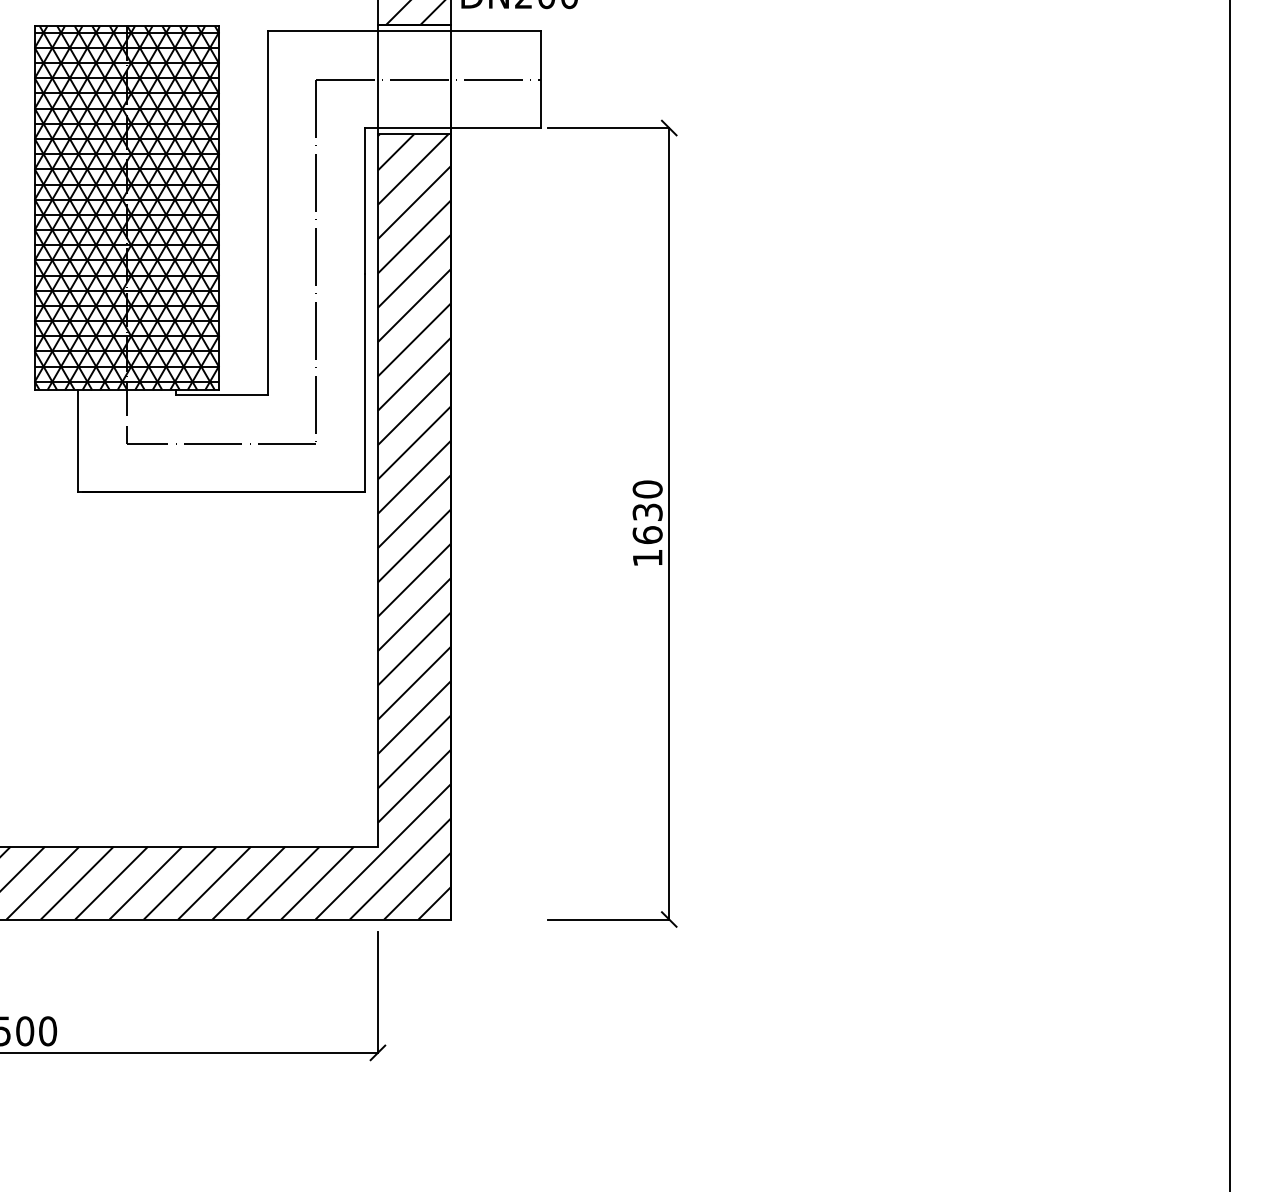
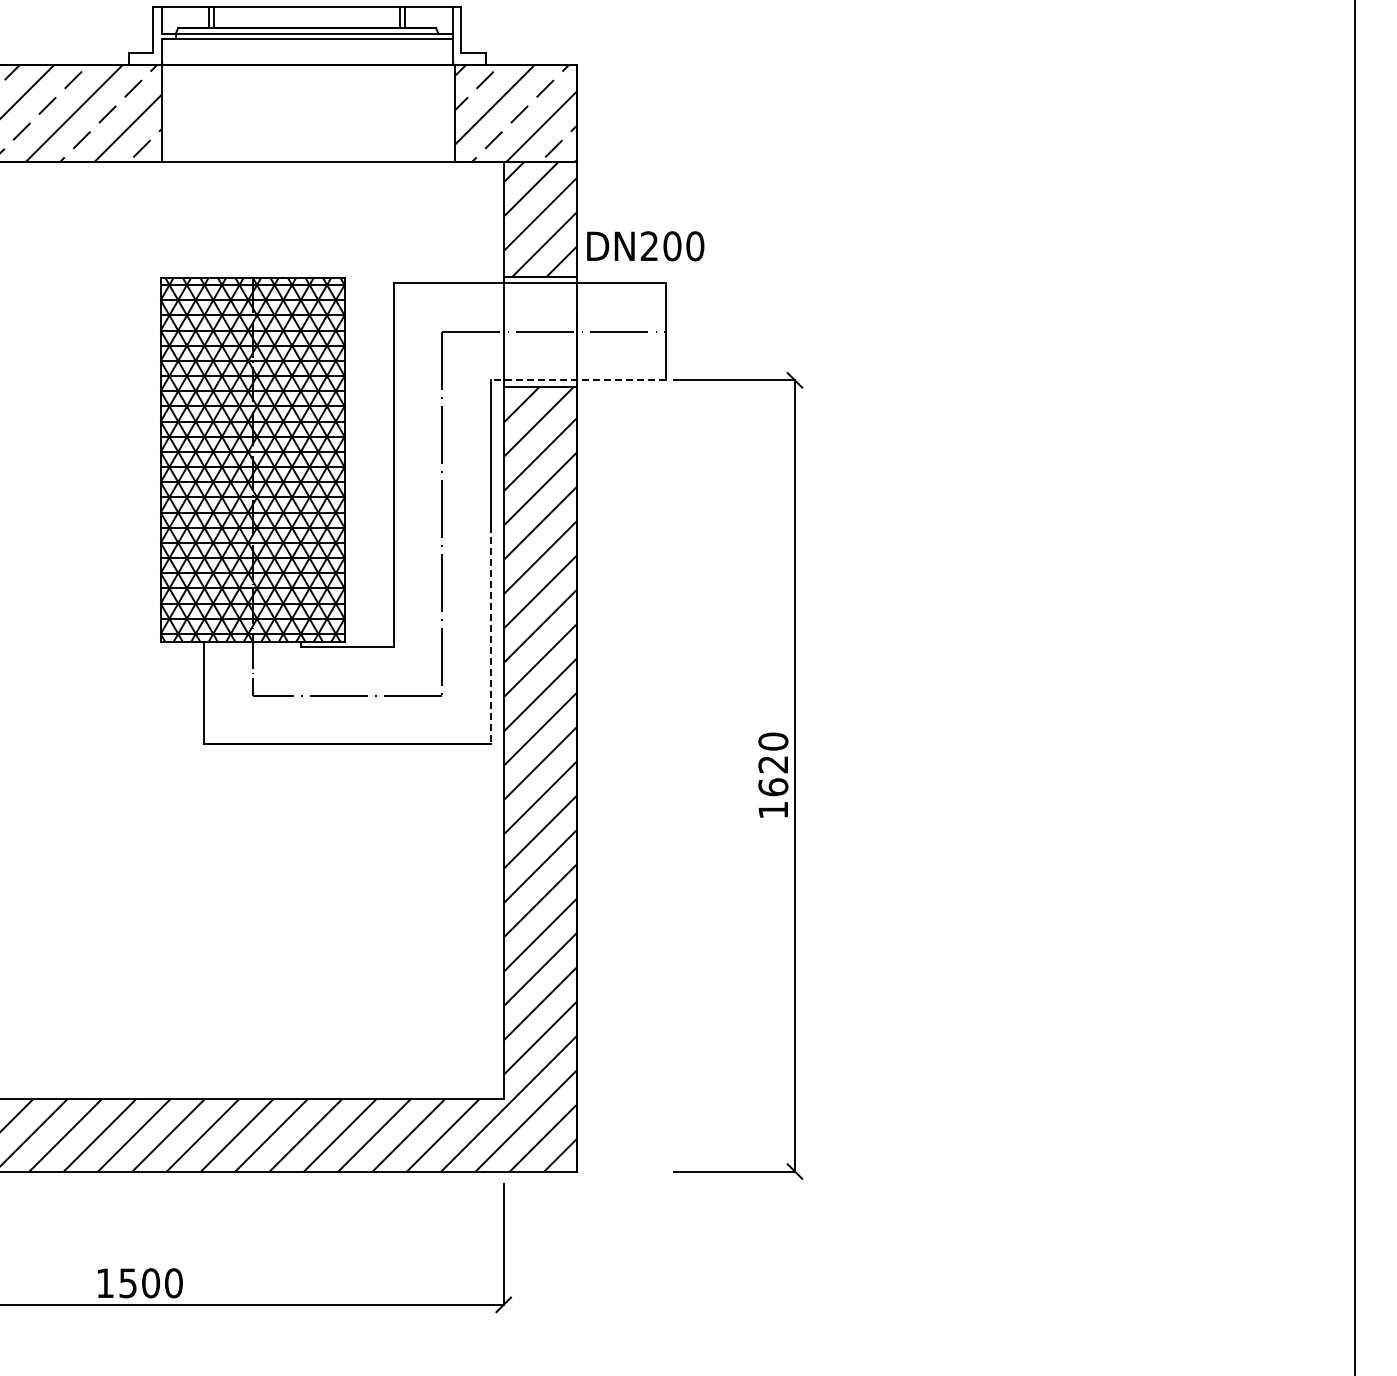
line: (452, 128) -> (578, 380), solid -> dashed
line: (364, 383) -> (490, 635), solid -> dashed
text: (647, 512) -> (773, 764), 1630 -> 1620

